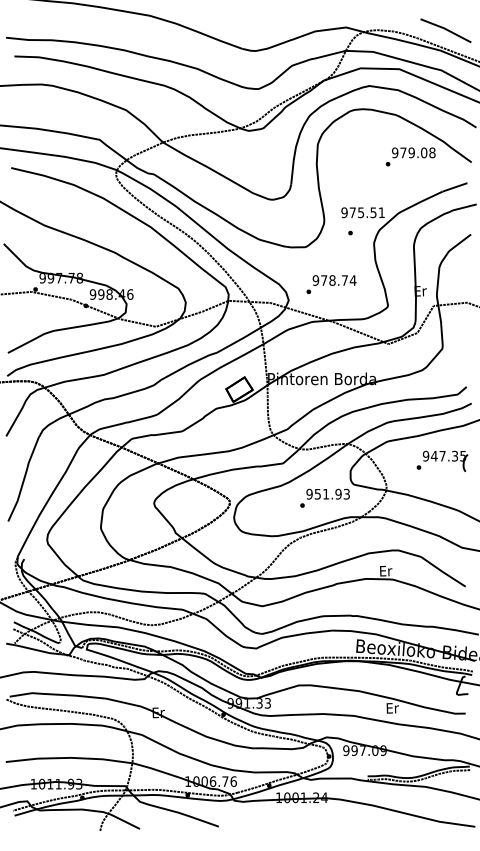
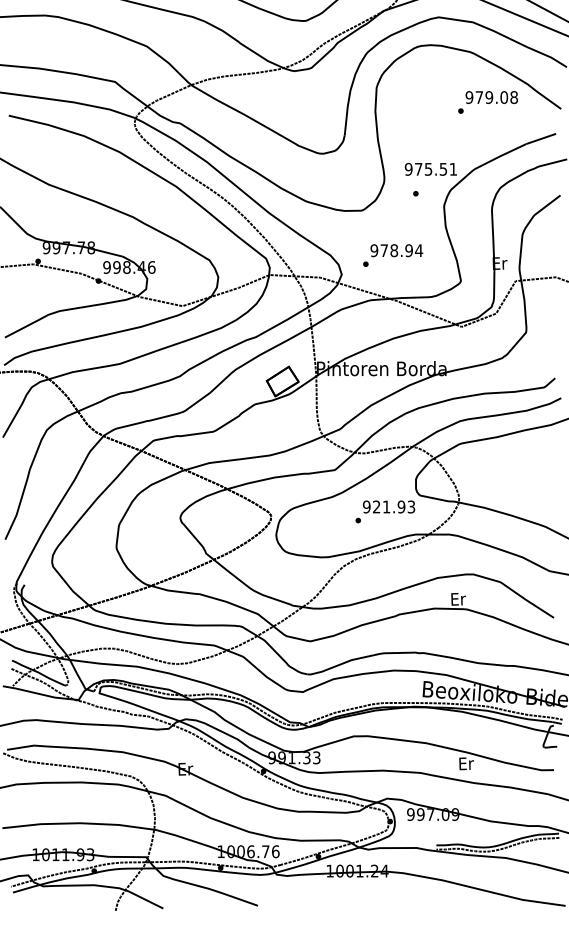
text: (344, 280) -> (408, 250), 978.74 -> 978.94
part: (442, 460) -> (526, 466), removed
text: (317, 493) -> (376, 506), 951.93 -> 921.93

